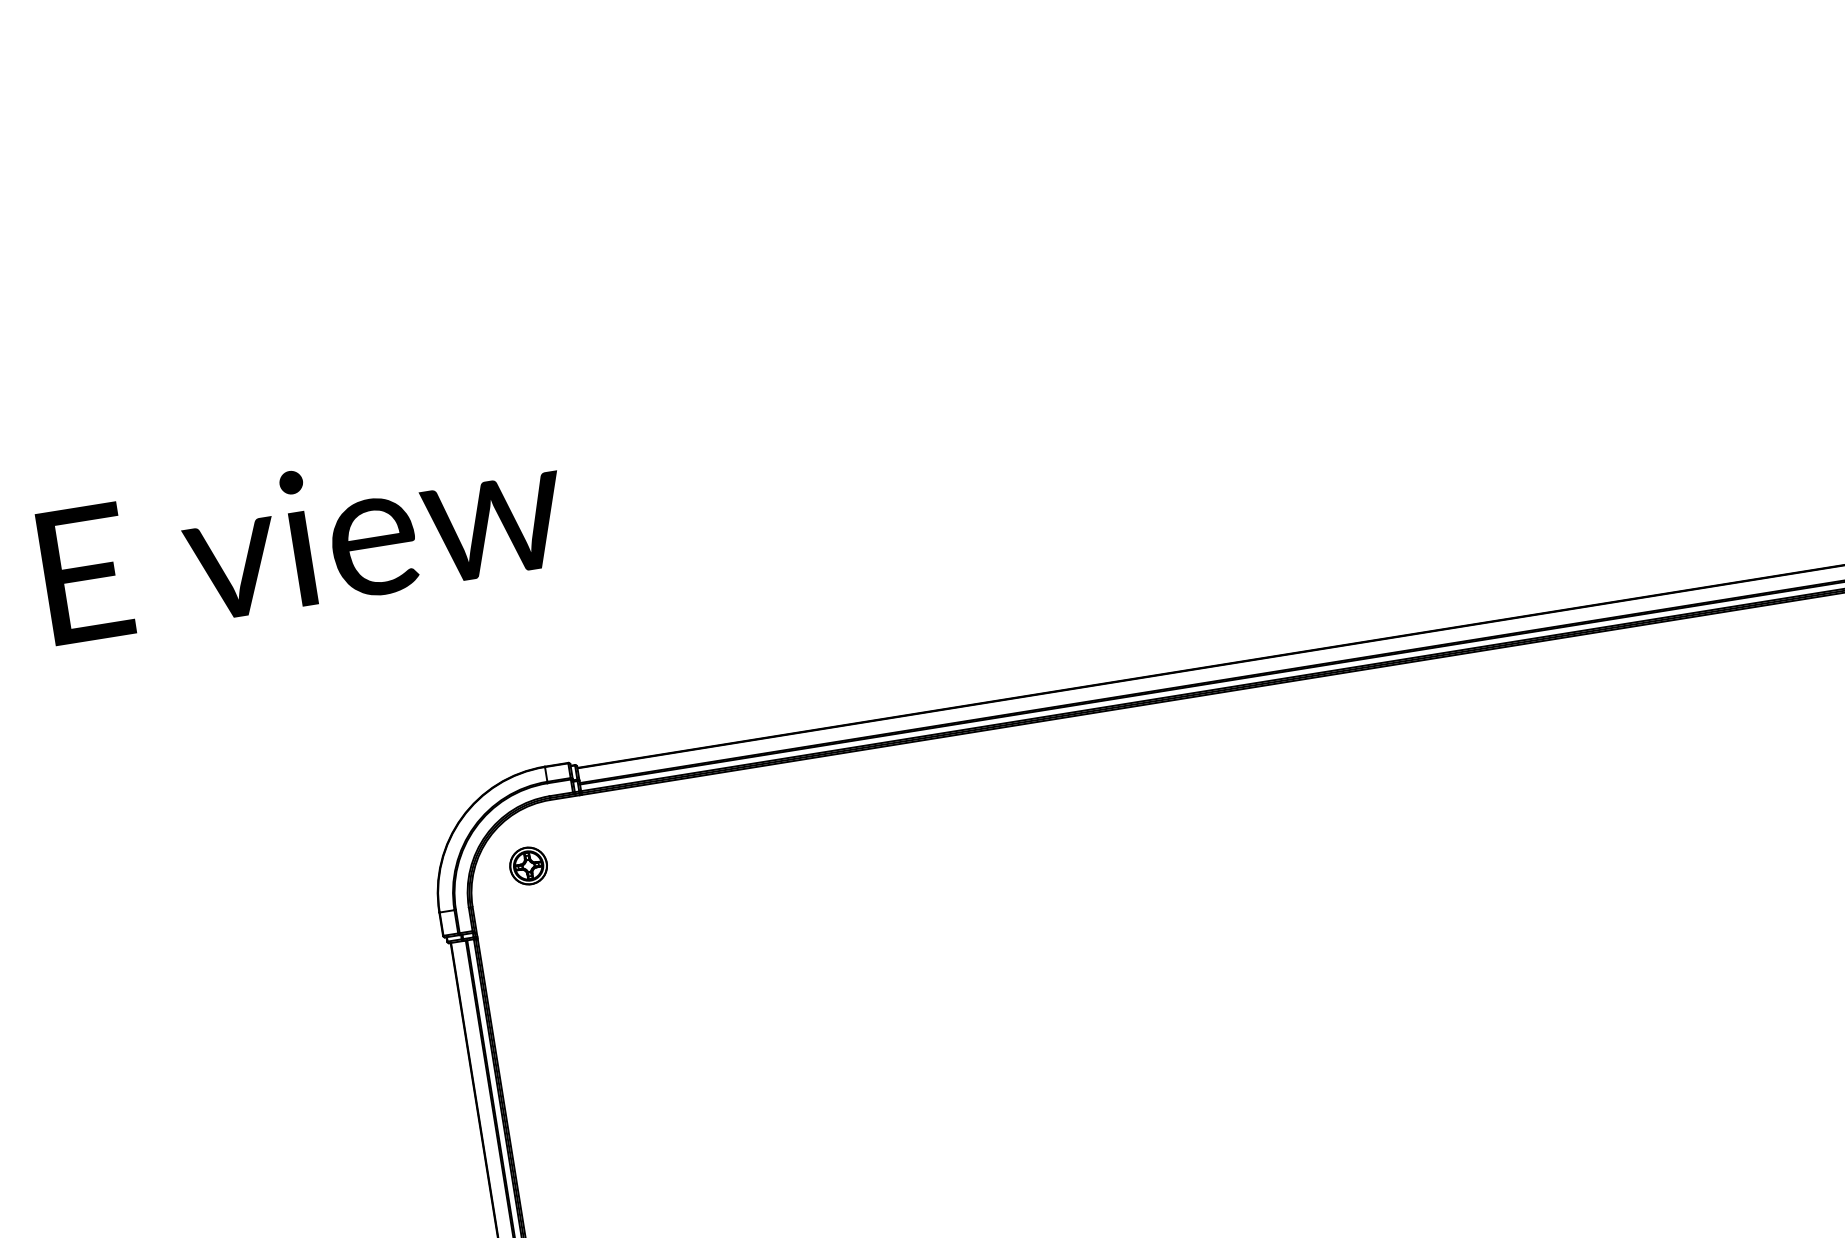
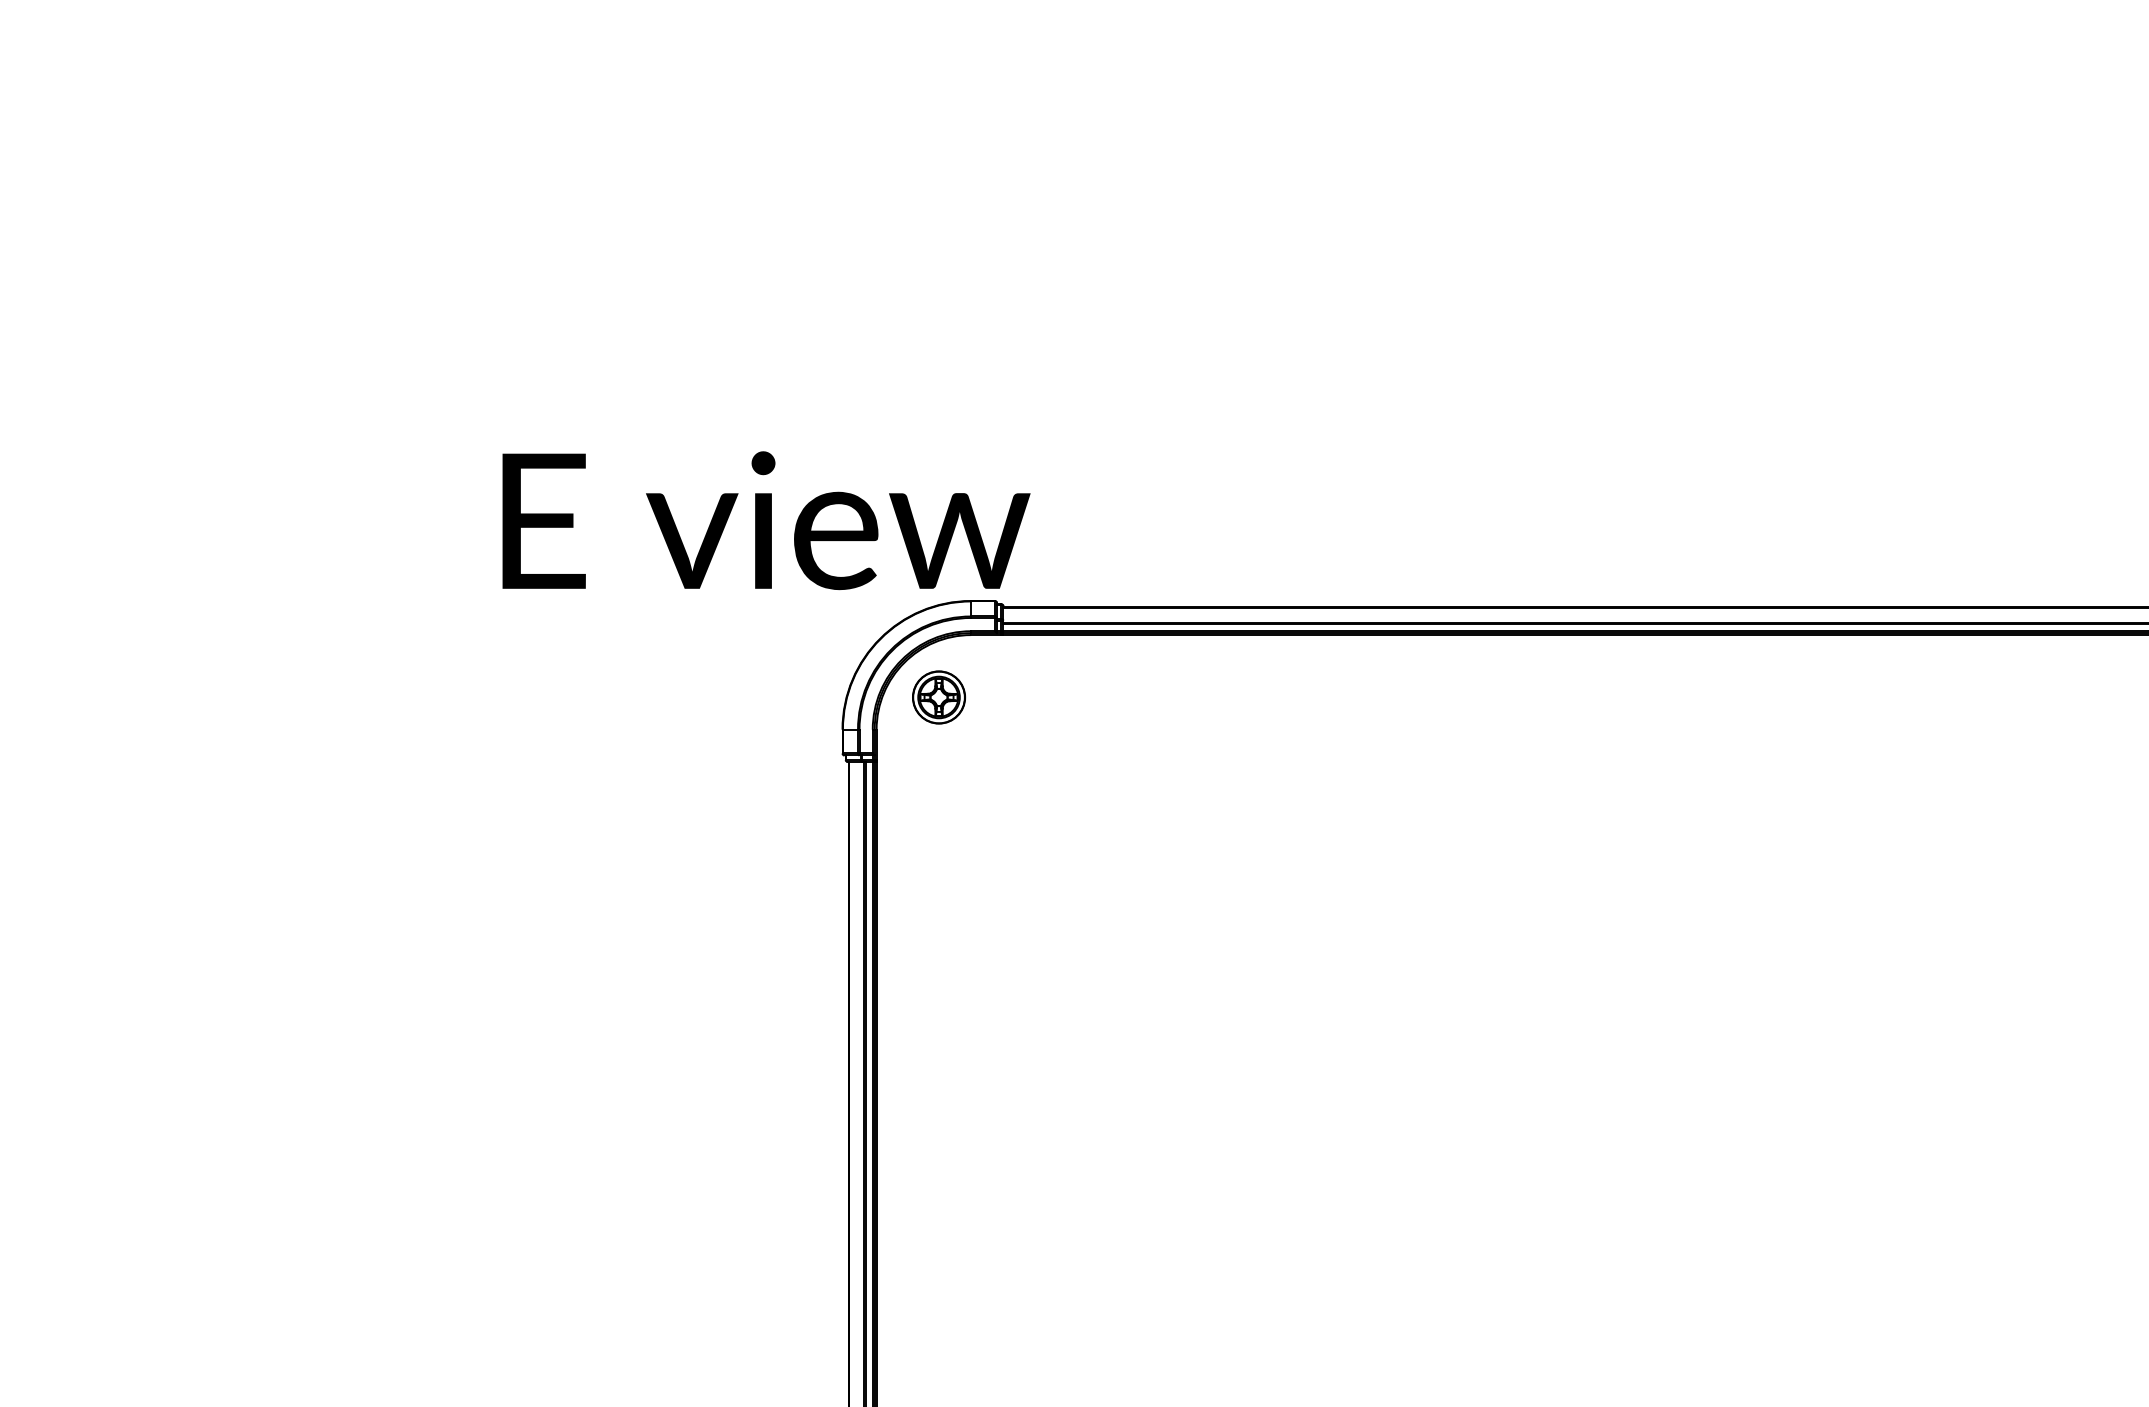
text: (303, 538) -> (766, 520), moved
part: (528, 866) -> (938, 697), size x1.4

